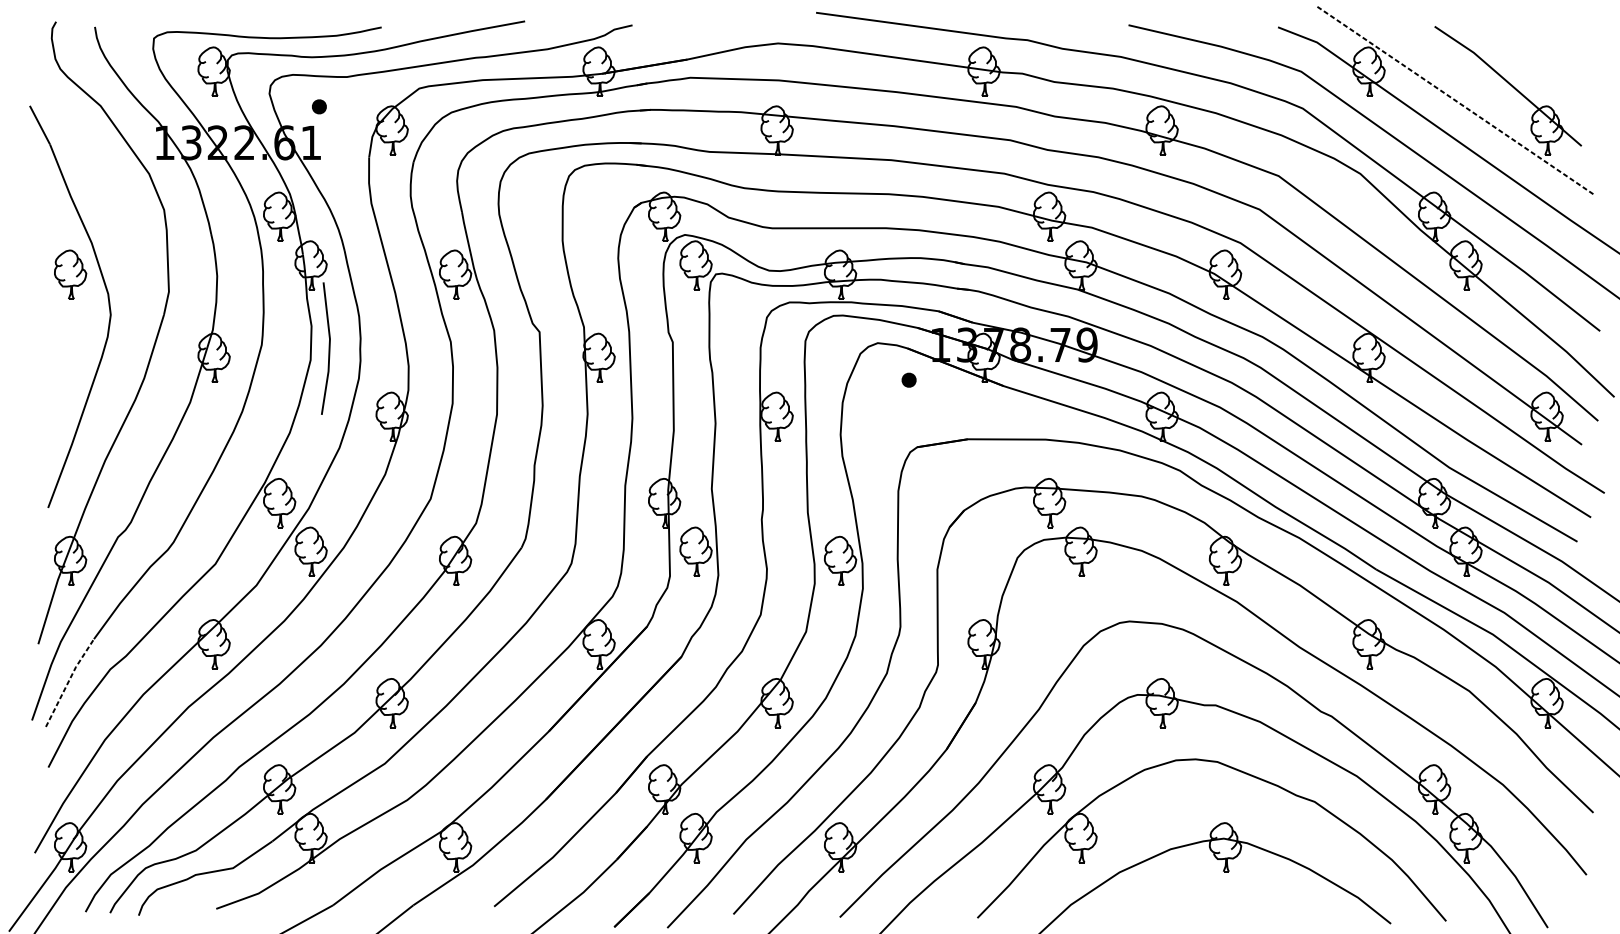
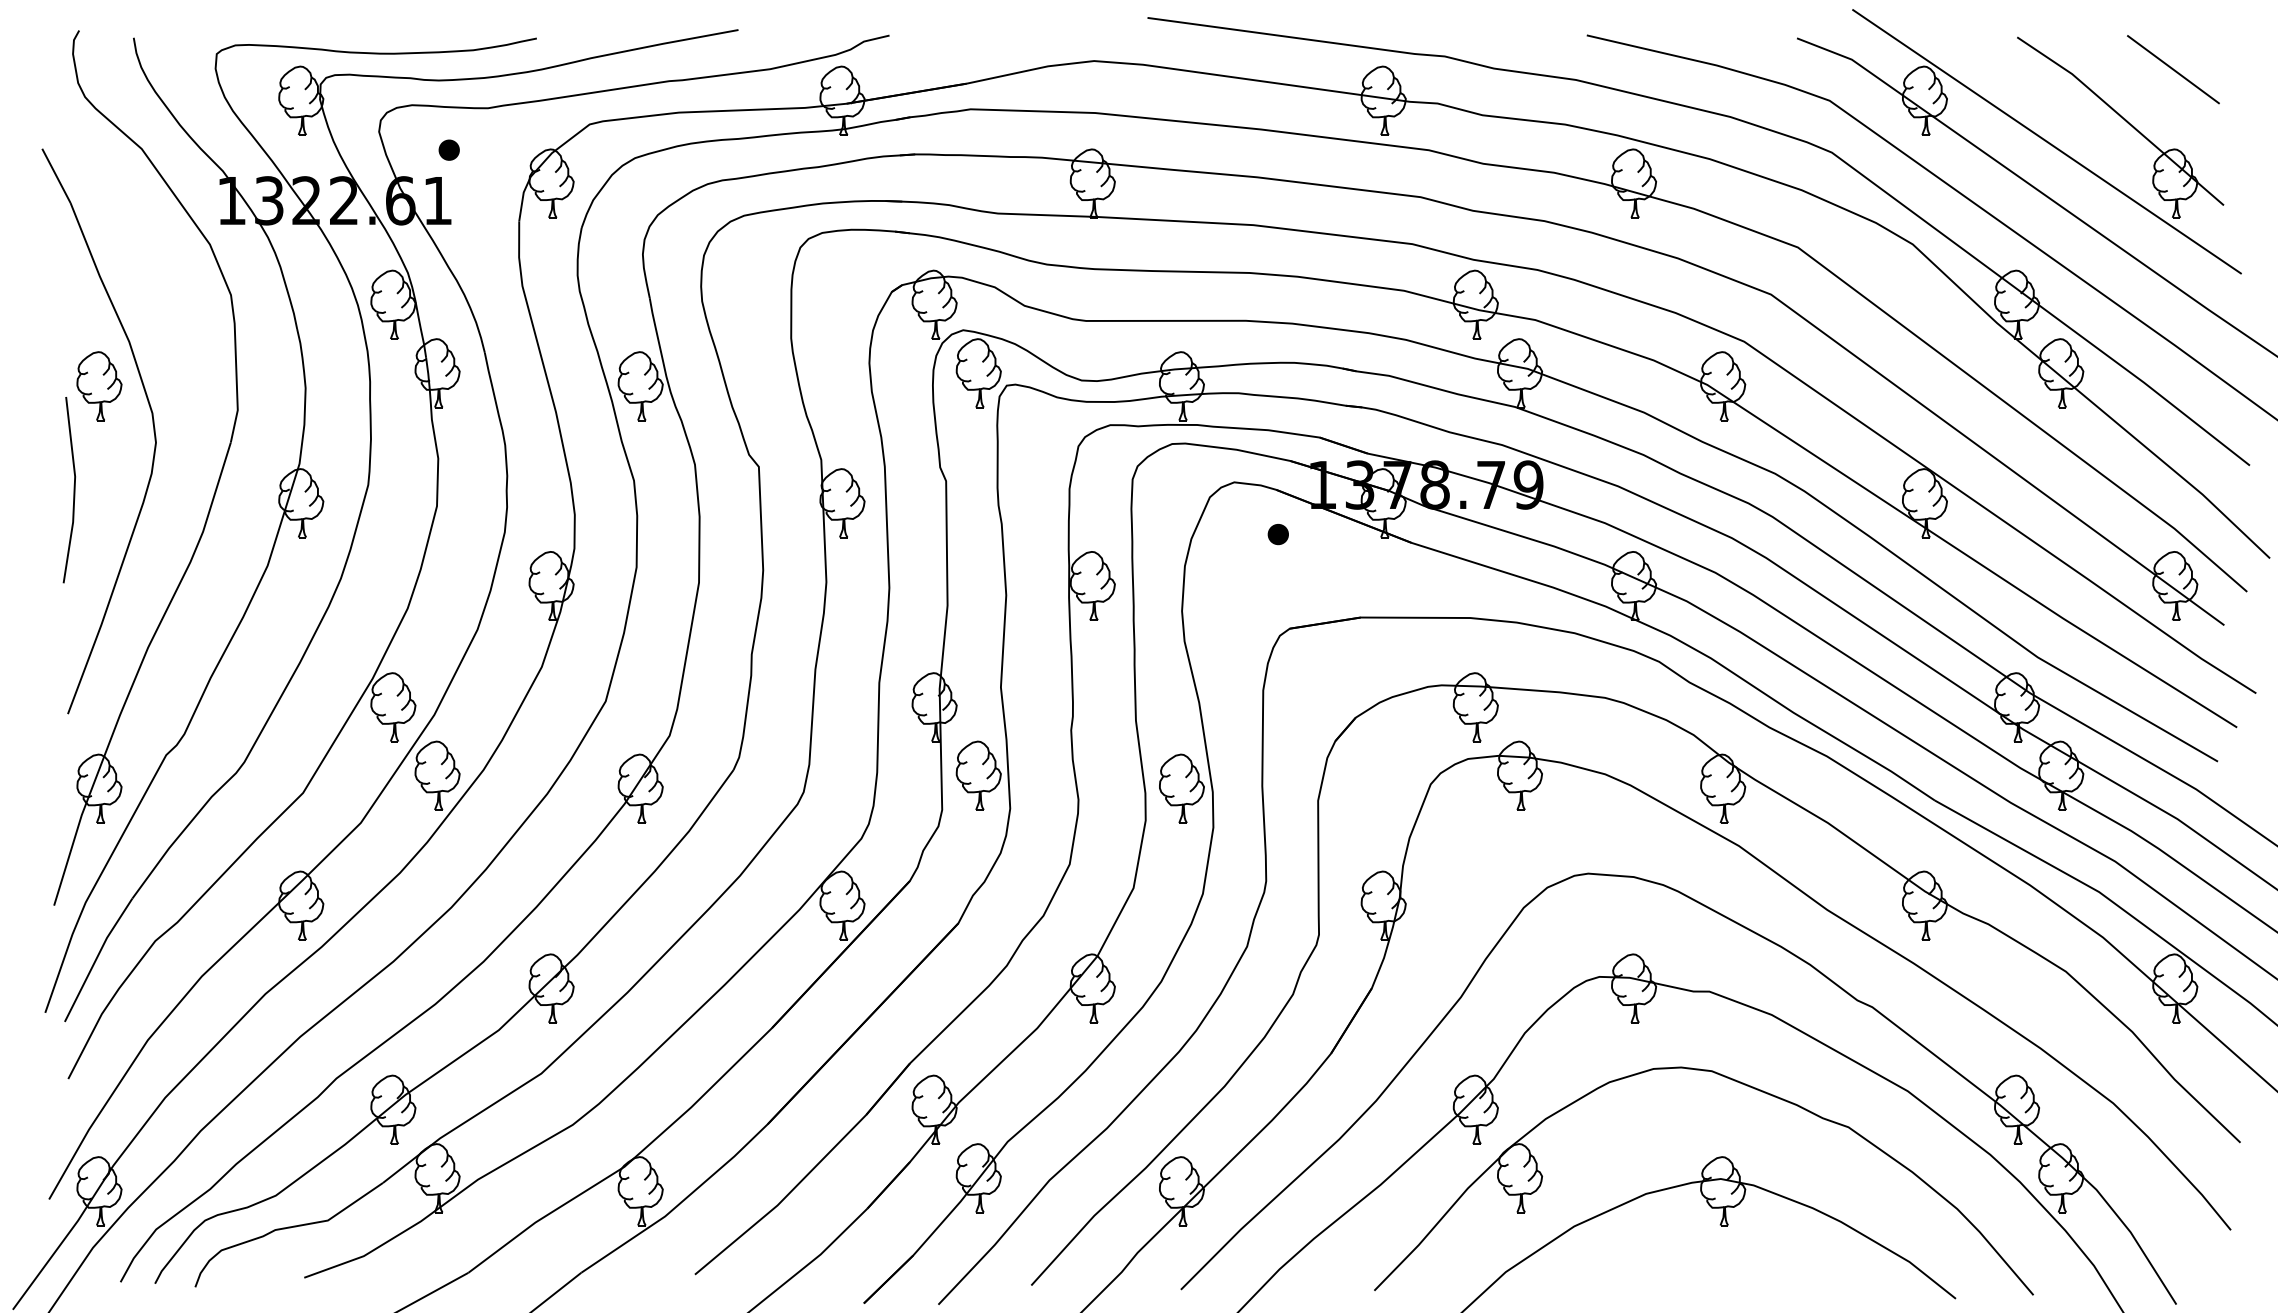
line: (1545, 49) -> (2173, 69), added
line: (1456, 101) -> (2047, 142), dashed -> solid
line: (328, 348) -> (73, 490), moved
line: (68, 681) -> (96, 958), dashed -> solid

